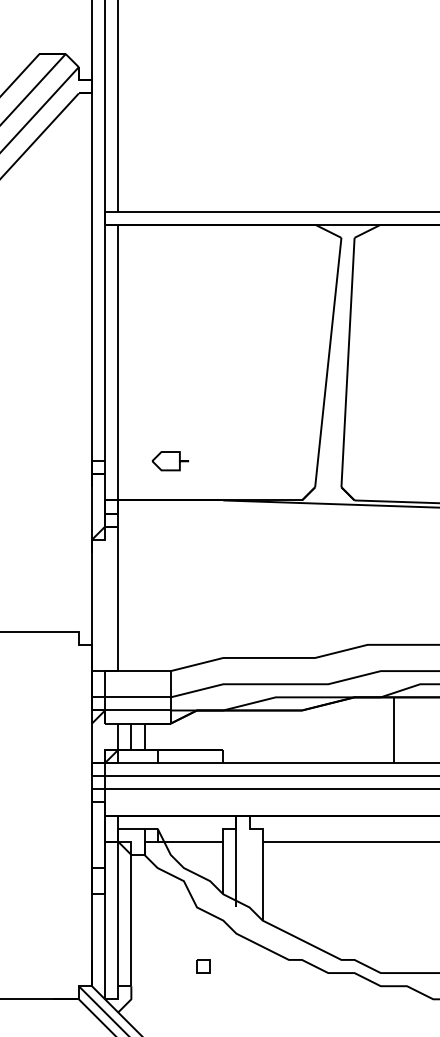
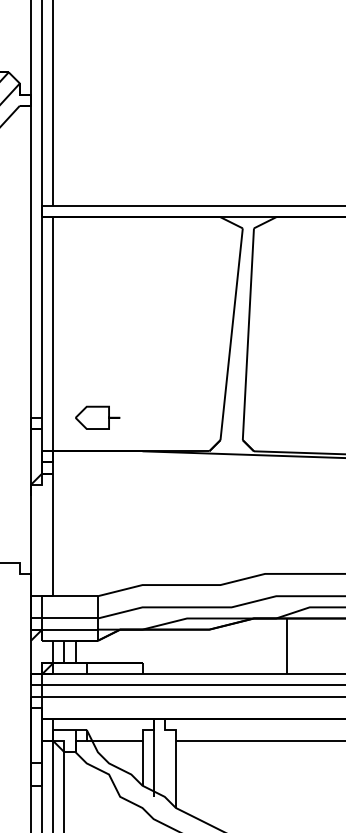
part: (170, 461) -> (97, 418), size x1.43

